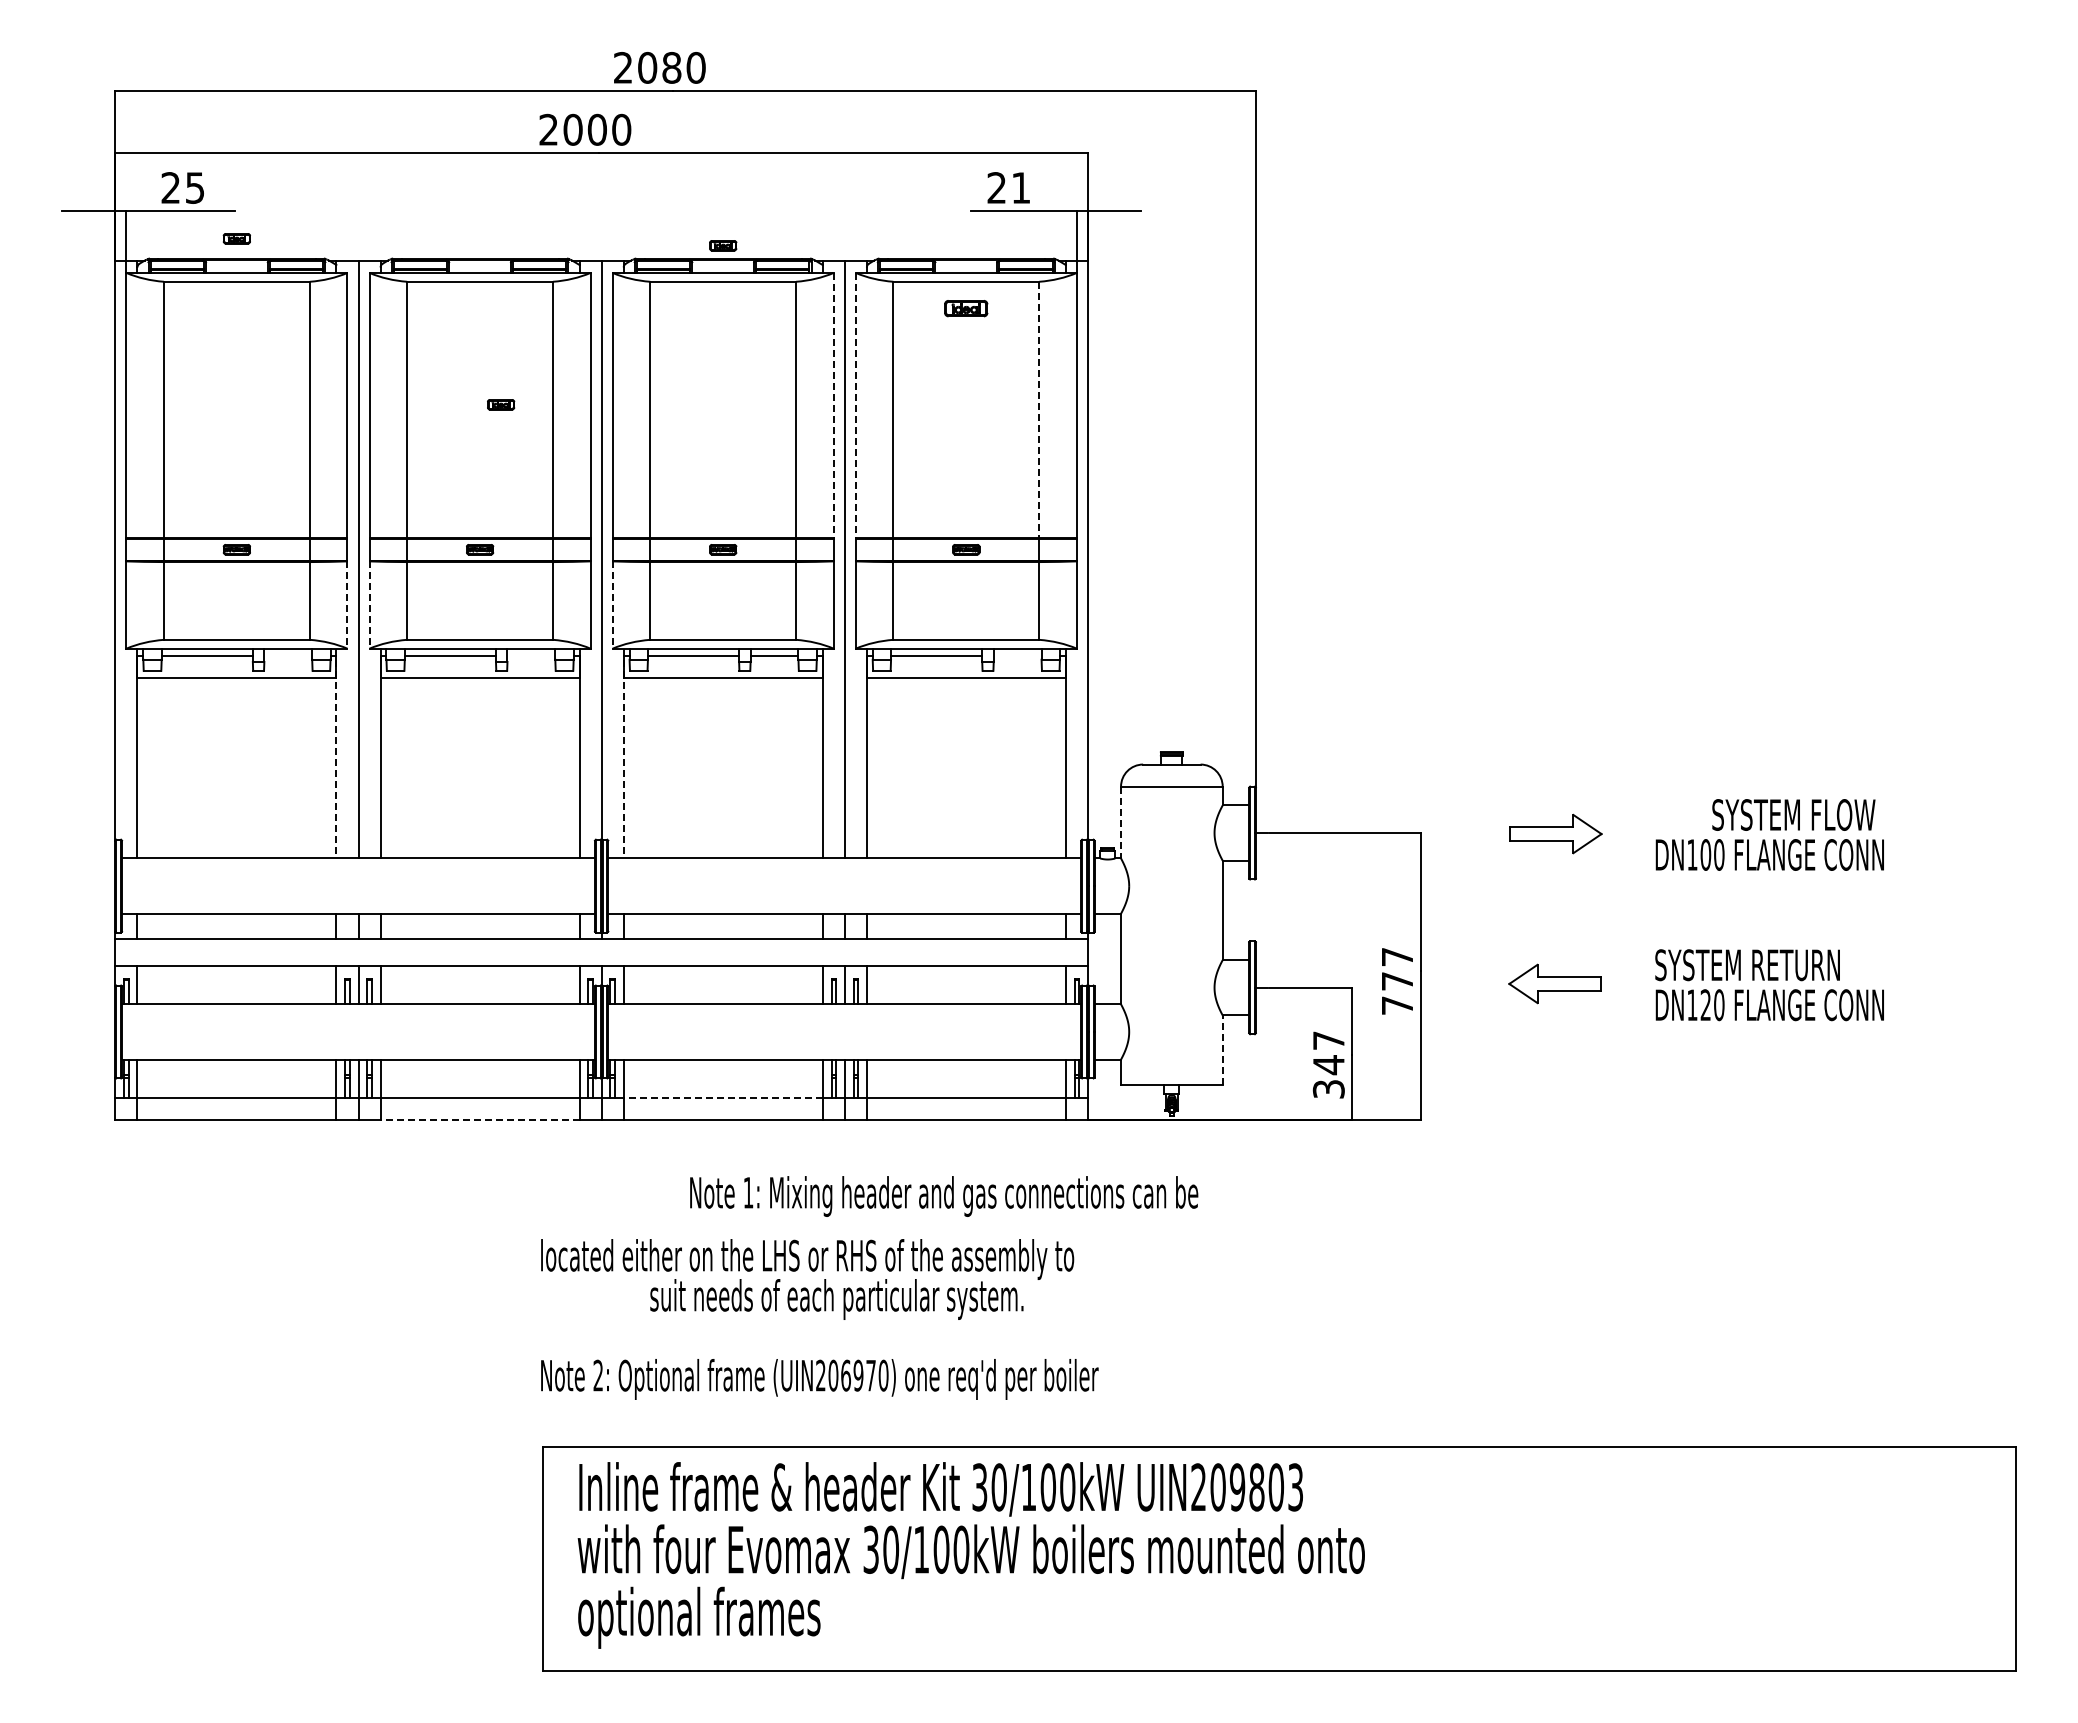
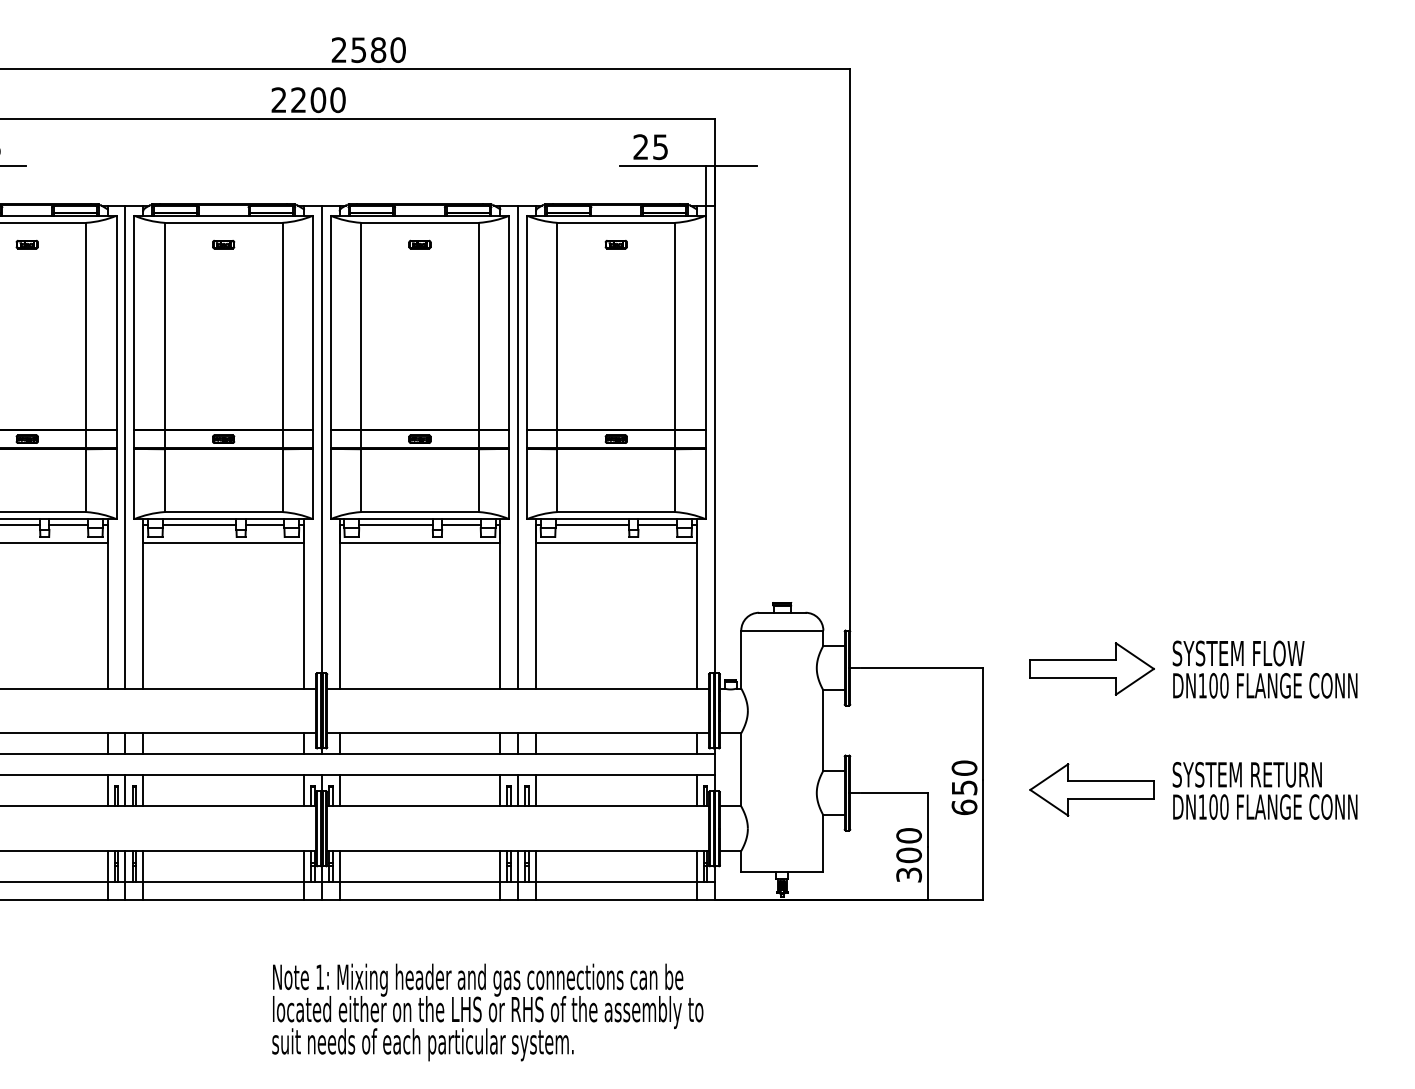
text: (647, 67) -> (358, 49), 2080 -> 2580
text: (572, 129) -> (298, 99), 2000 -> 2200
text: (1020, 187) -> (660, 146), 21 -> 25
part: (236, 238) -> (26, 244), moved
part: (723, 245) -> (420, 244), moved
part: (966, 308) -> (616, 244), size x0.62
part: (501, 404) -> (223, 244), moved
line: (833, 405) -> (509, 322), dashed -> solid
line: (855, 405) -> (526, 322), dashed -> solid
line: (1039, 410) -> (675, 326), dashed -> solid
line: (347, 605) -> (116, 484), dashed -> solid
line: (369, 605) -> (134, 484), dashed -> solid
line: (612, 605) -> (330, 484), dashed -> solid
line: (288, 656) -> (68, 525), added
line: (531, 656) -> (265, 525), added
line: (1017, 656) -> (657, 525), added
line: (336, 753) -> (107, 603), dashed -> solid
line: (623, 753) -> (339, 603), dashed -> solid
text: (1793, 814) -> (1238, 653), moved
line: (1121, 822) -> (741, 659), dashed -> solid
part: (1555, 833) -> (1092, 668), size x1.67
text: (1397, 981) -> (964, 787), 777 -> 650
part: (1554, 983) -> (1091, 789), size x1.67
text: (1705, 1005) -> (1213, 807), DN120 -> DN100
line: (1222, 1050) -> (823, 843), dashed -> solid
text: (1328, 1053) -> (908, 846), 347 -> 300
line: (722, 1098) -> (419, 882), dashed -> solid
line: (479, 1120) -> (223, 900), dashed -> solid
text: (944, 1196) -> (478, 980), moved
text: (836, 1299) -> (422, 1044), moved

